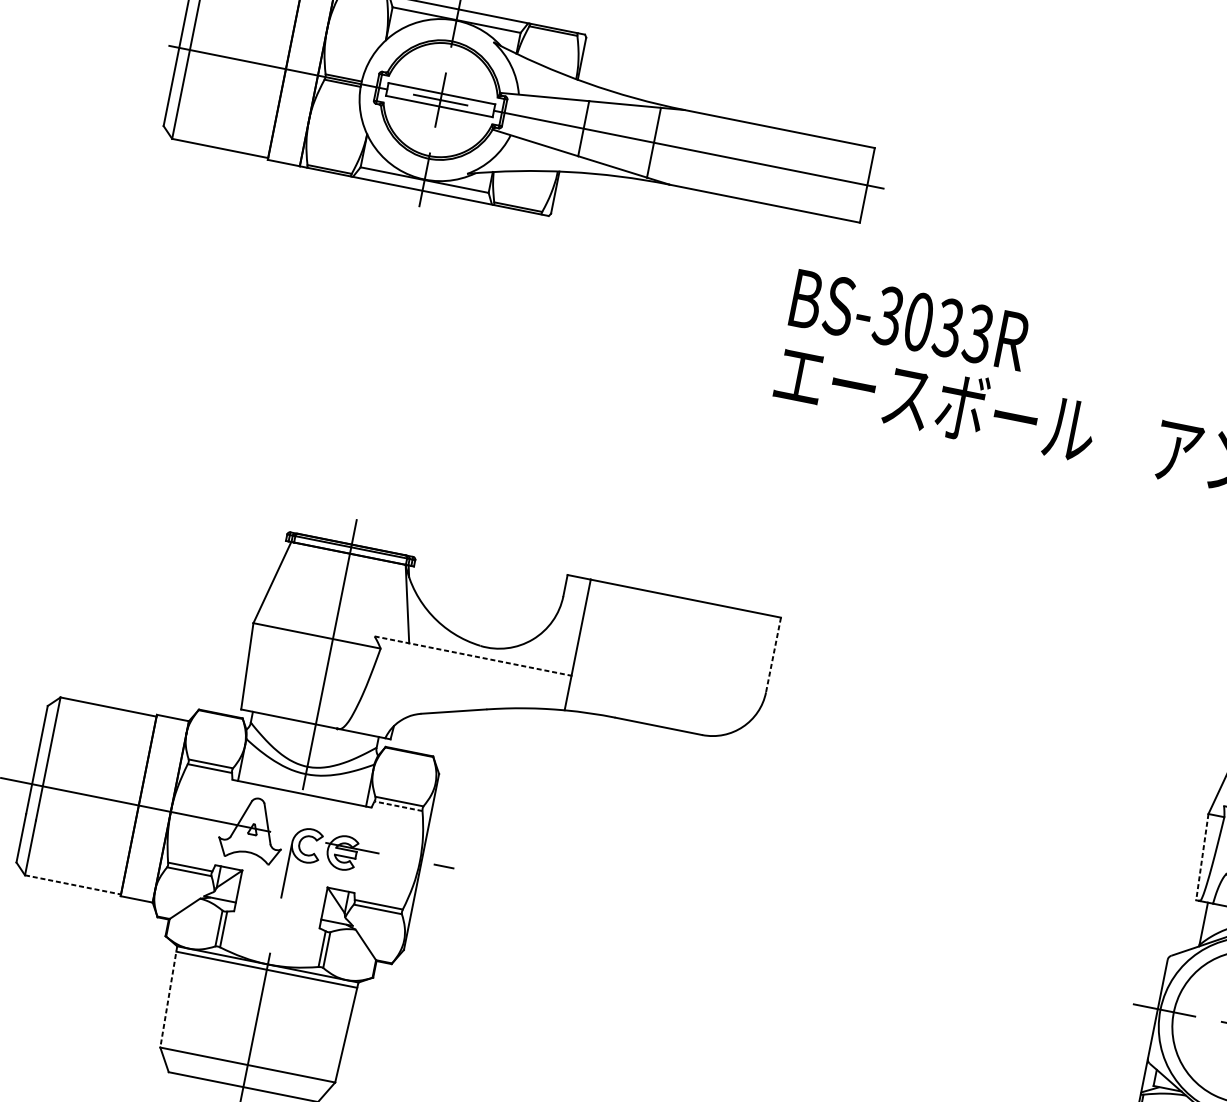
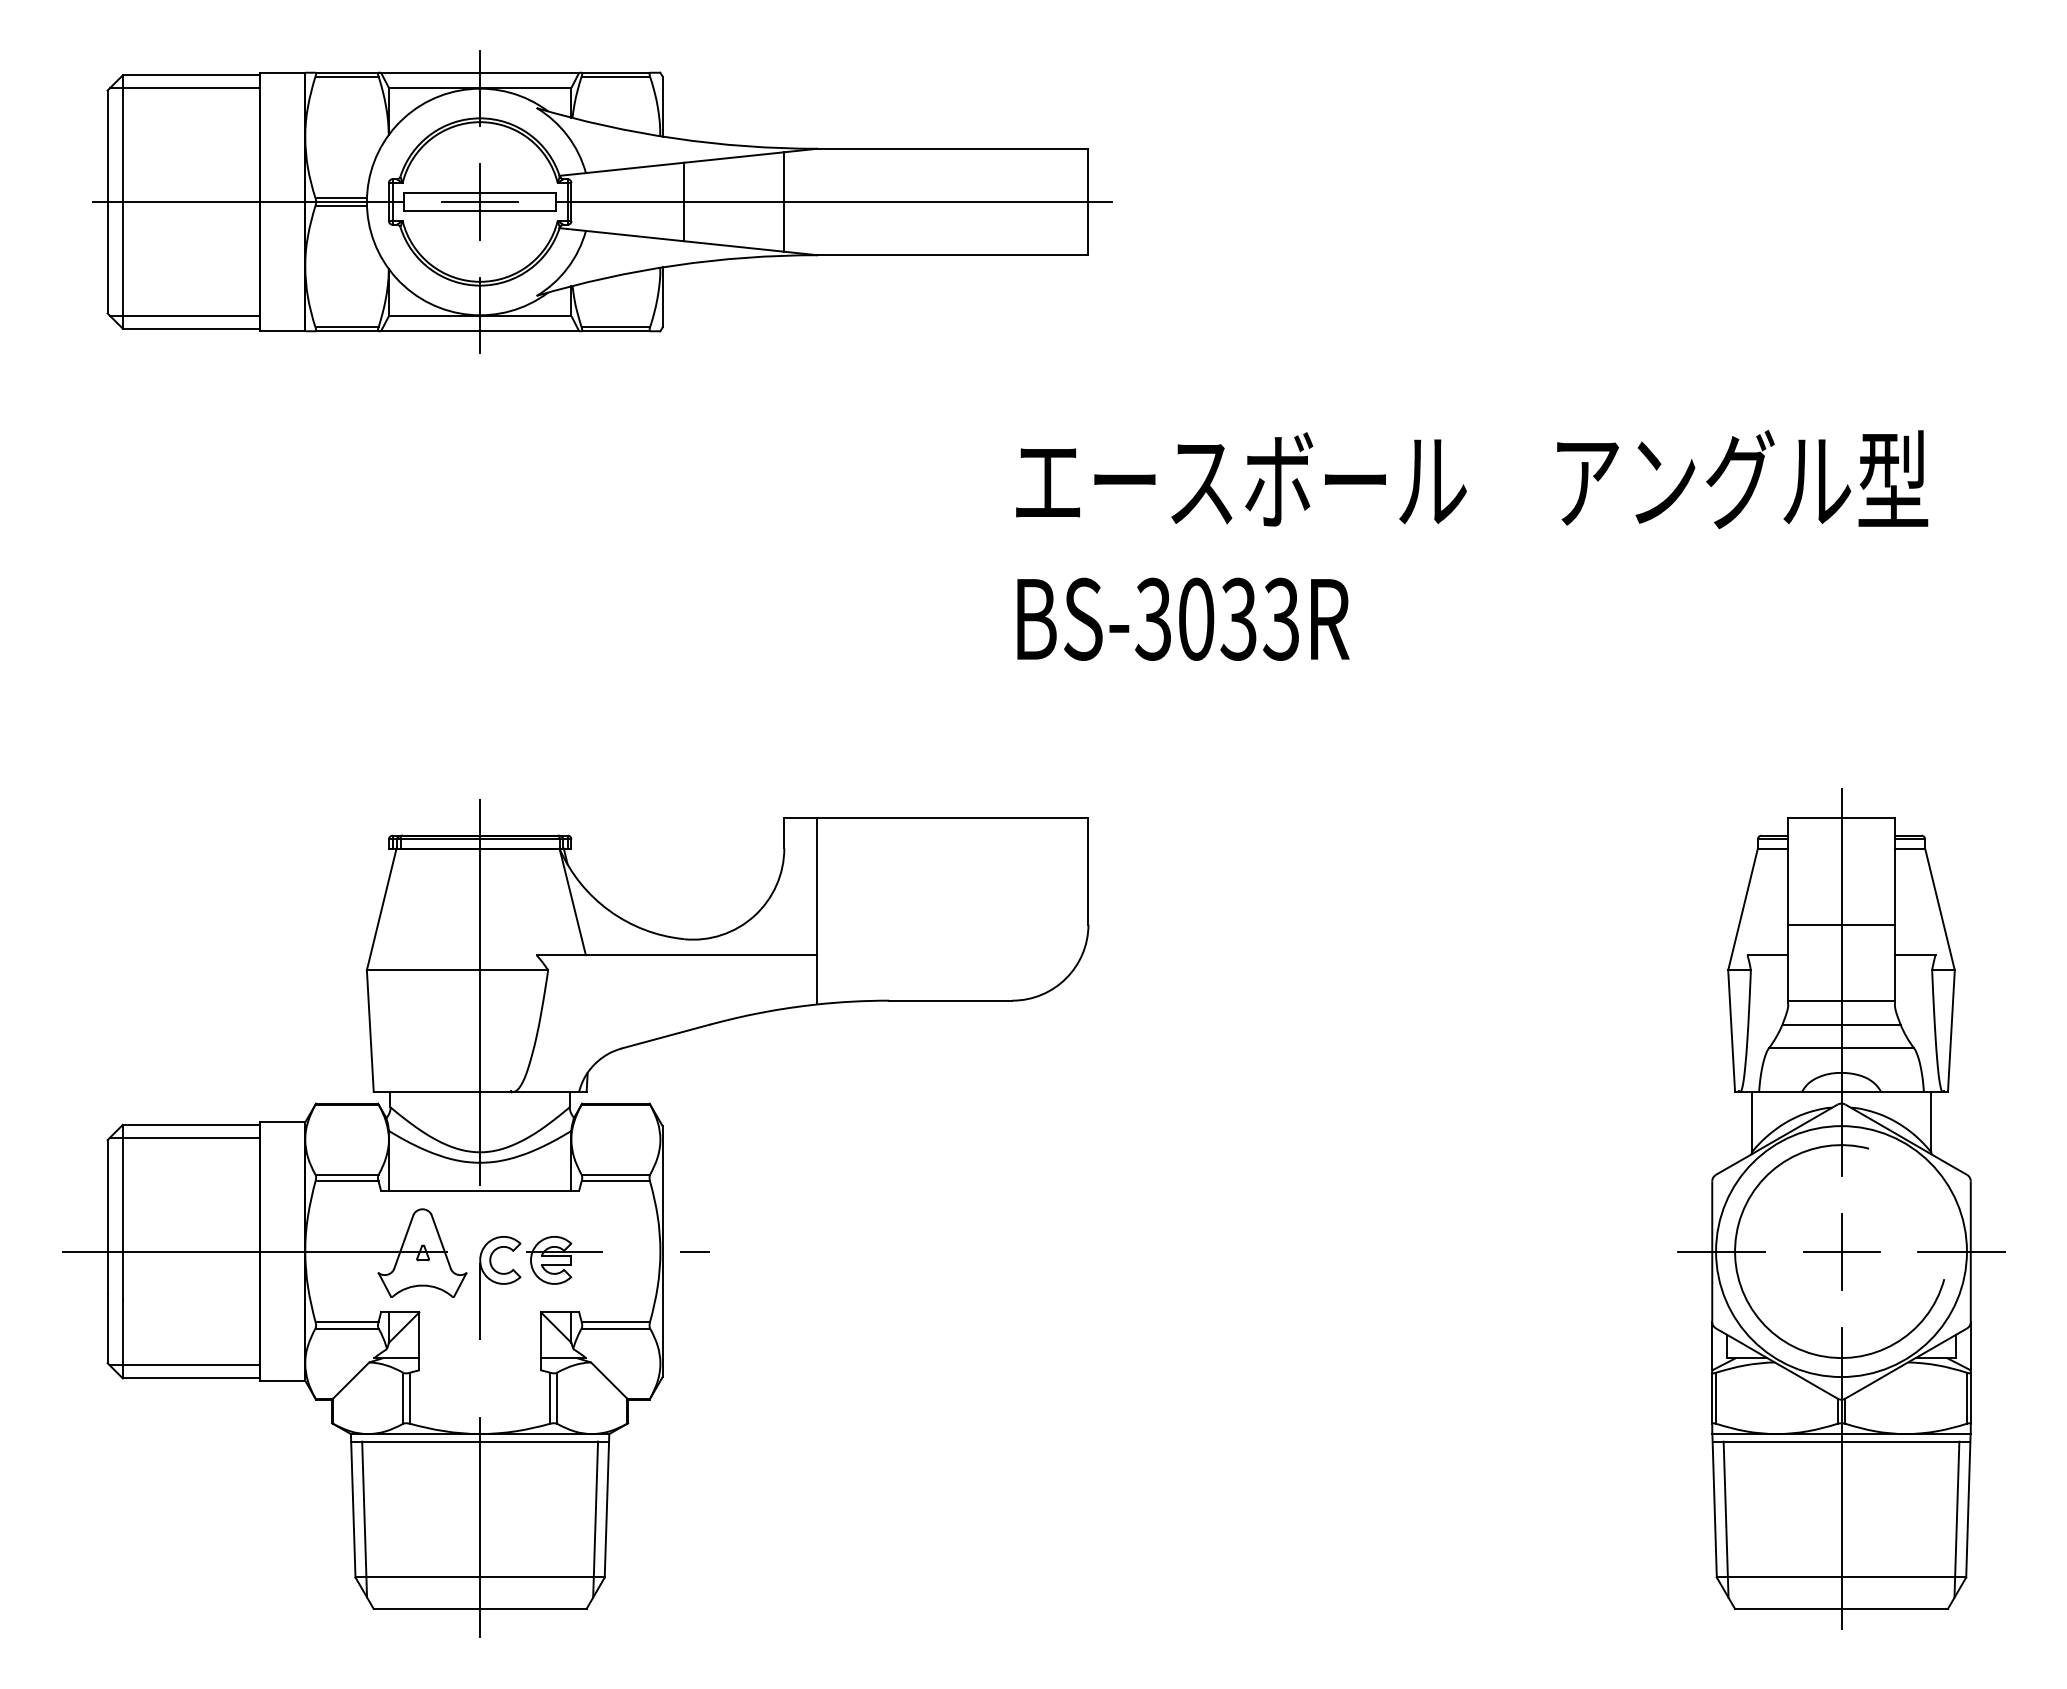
line: (217, 138) -> (184, 315), added
text: (909, 319) -> (1183, 618), moved
line: (773, 655) -> (1088, 871), dashed -> solid
line: (473, 656) -> (677, 955), dashed -> solid
line: (102, 714) -> (184, 1137), added
line: (398, 806) -> (615, 1181), dashed -> solid
line: (1202, 857) -> (1731, 1031), dashed -> solid
line: (70, 874) -> (184, 1365), added
line: (73, 884) -> (191, 1378), dashed -> solid
line: (169, 996) -> (353, 1505), dashed -> solid
line: (174, 1008) -> (364, 1519), added
line: (336, 1040) -> (595, 1519), added

